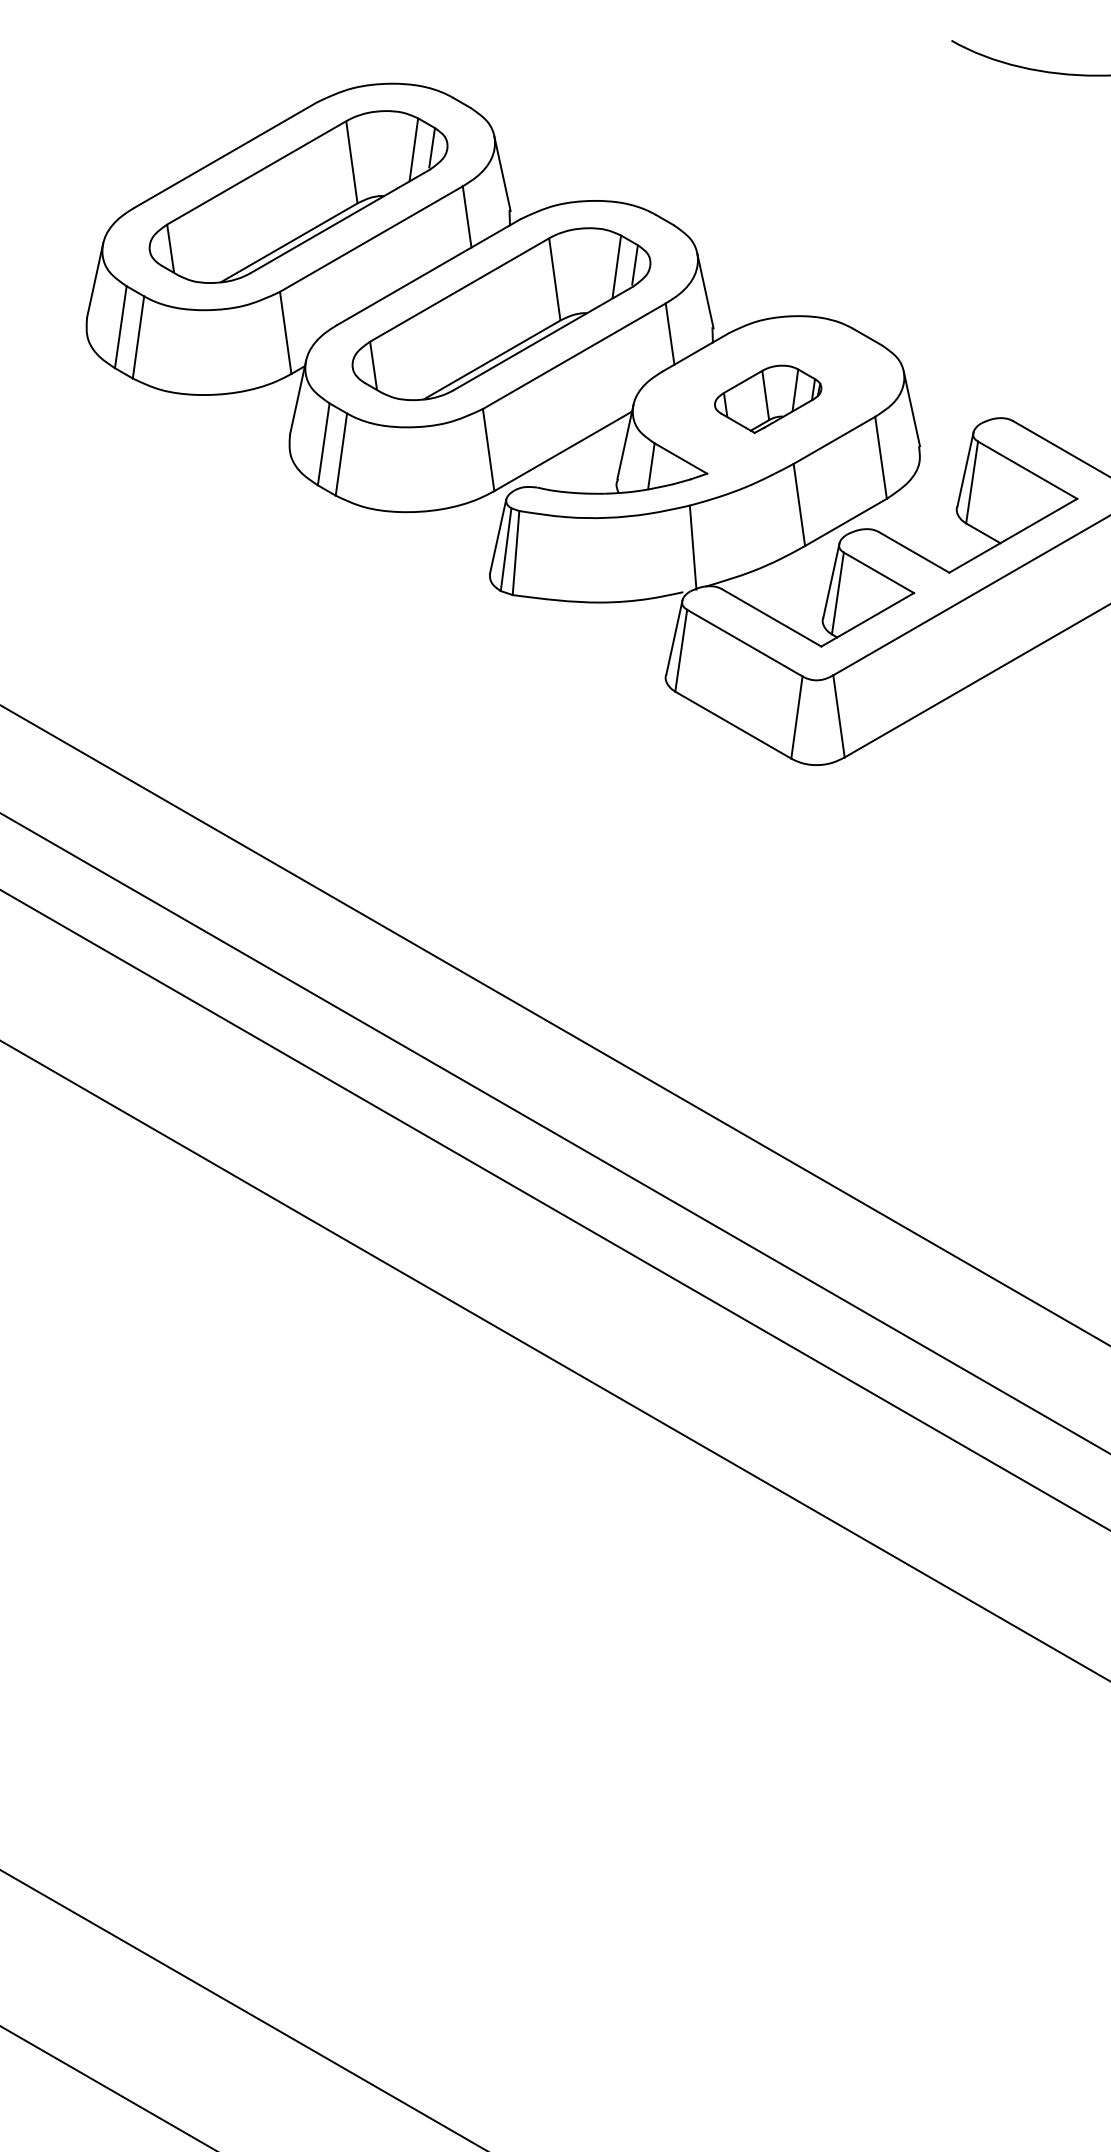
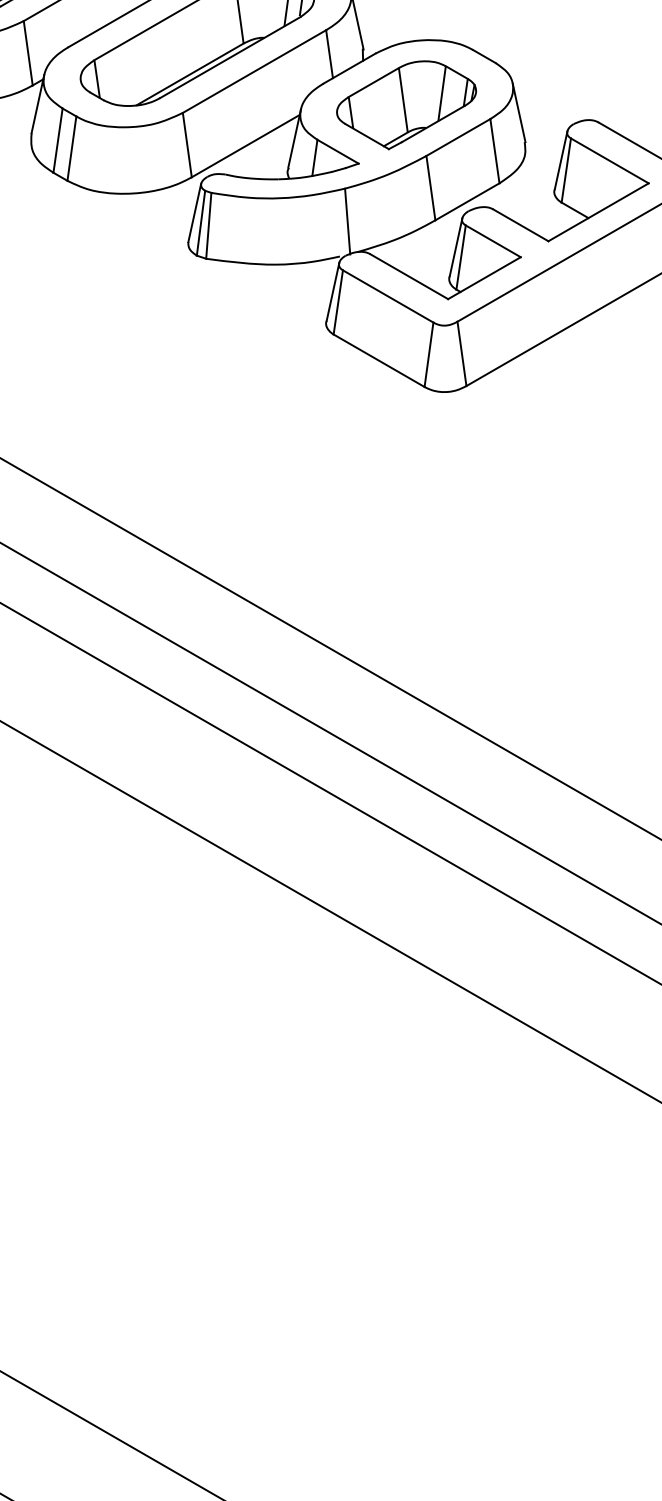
part: (767, 399) -> (405, 105), size x1.67

